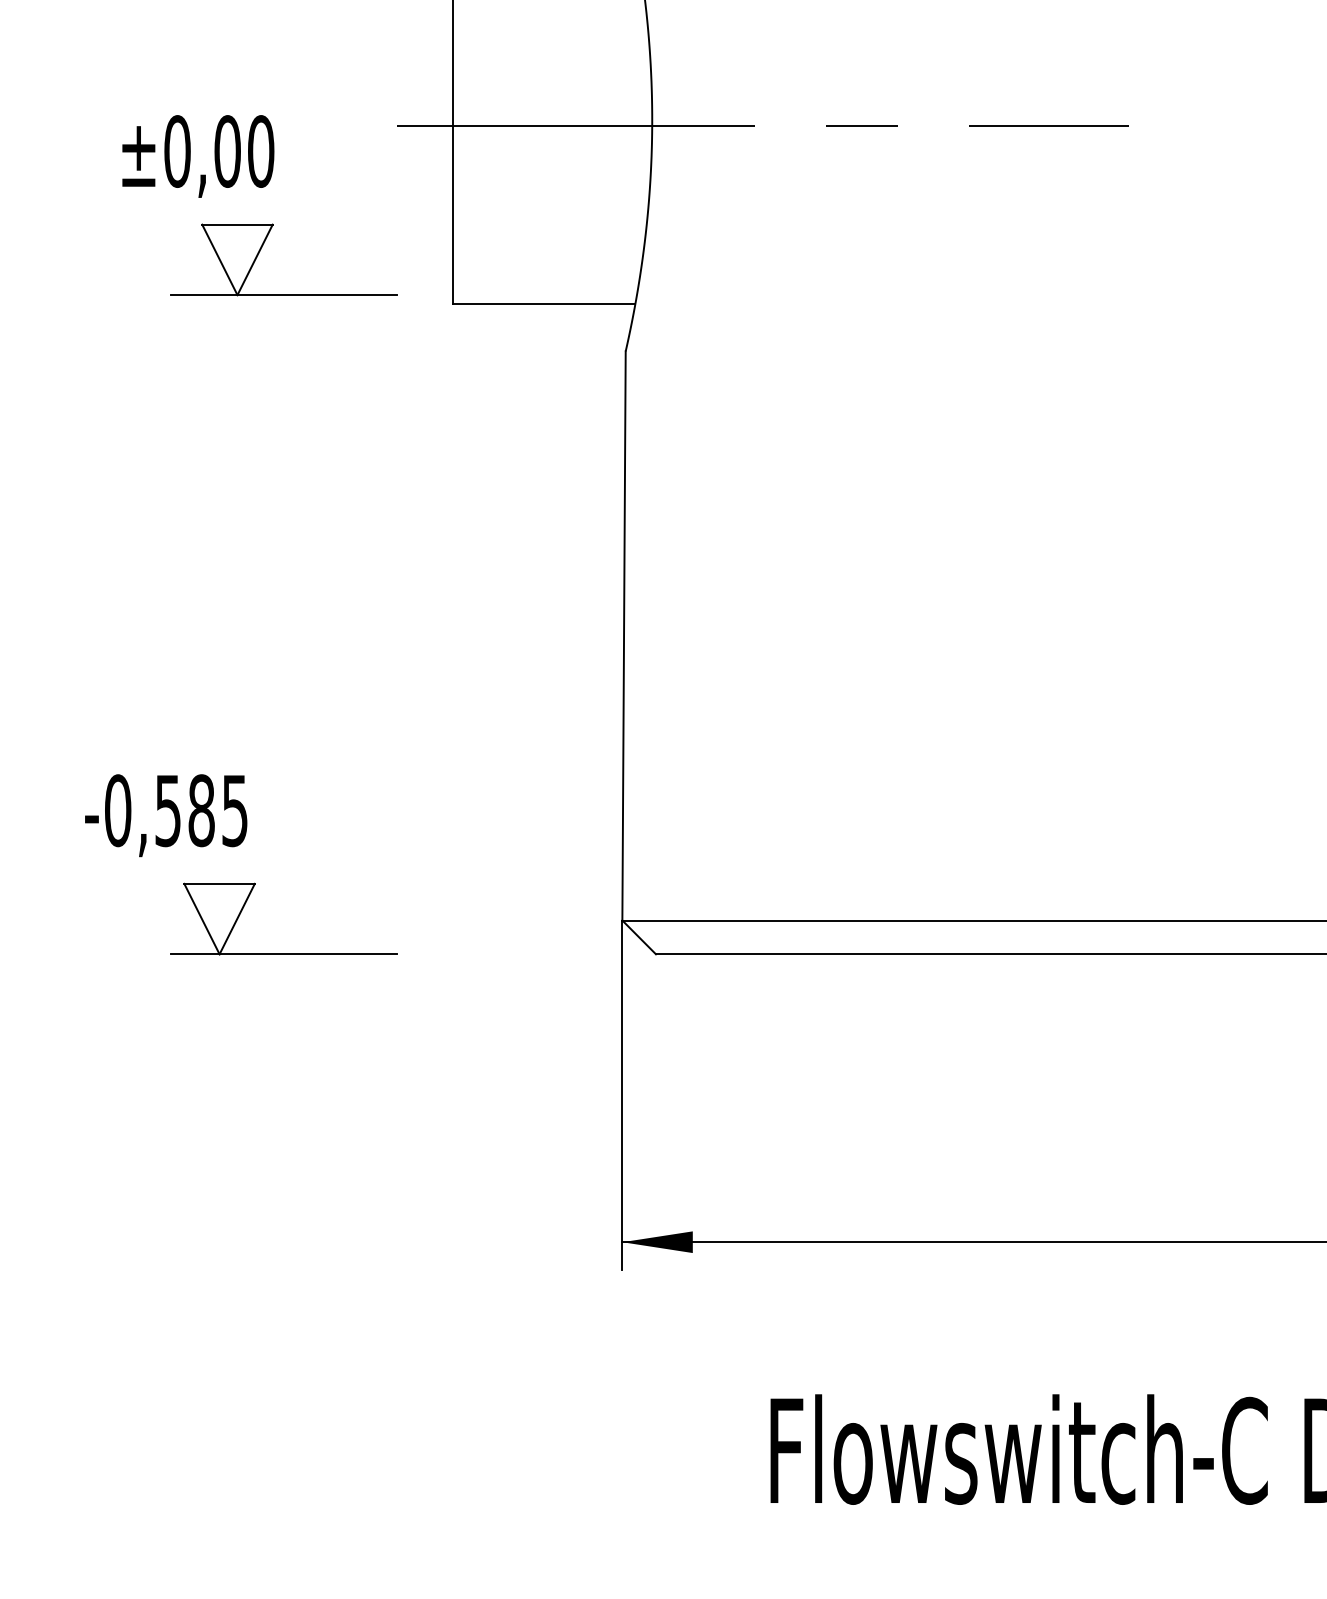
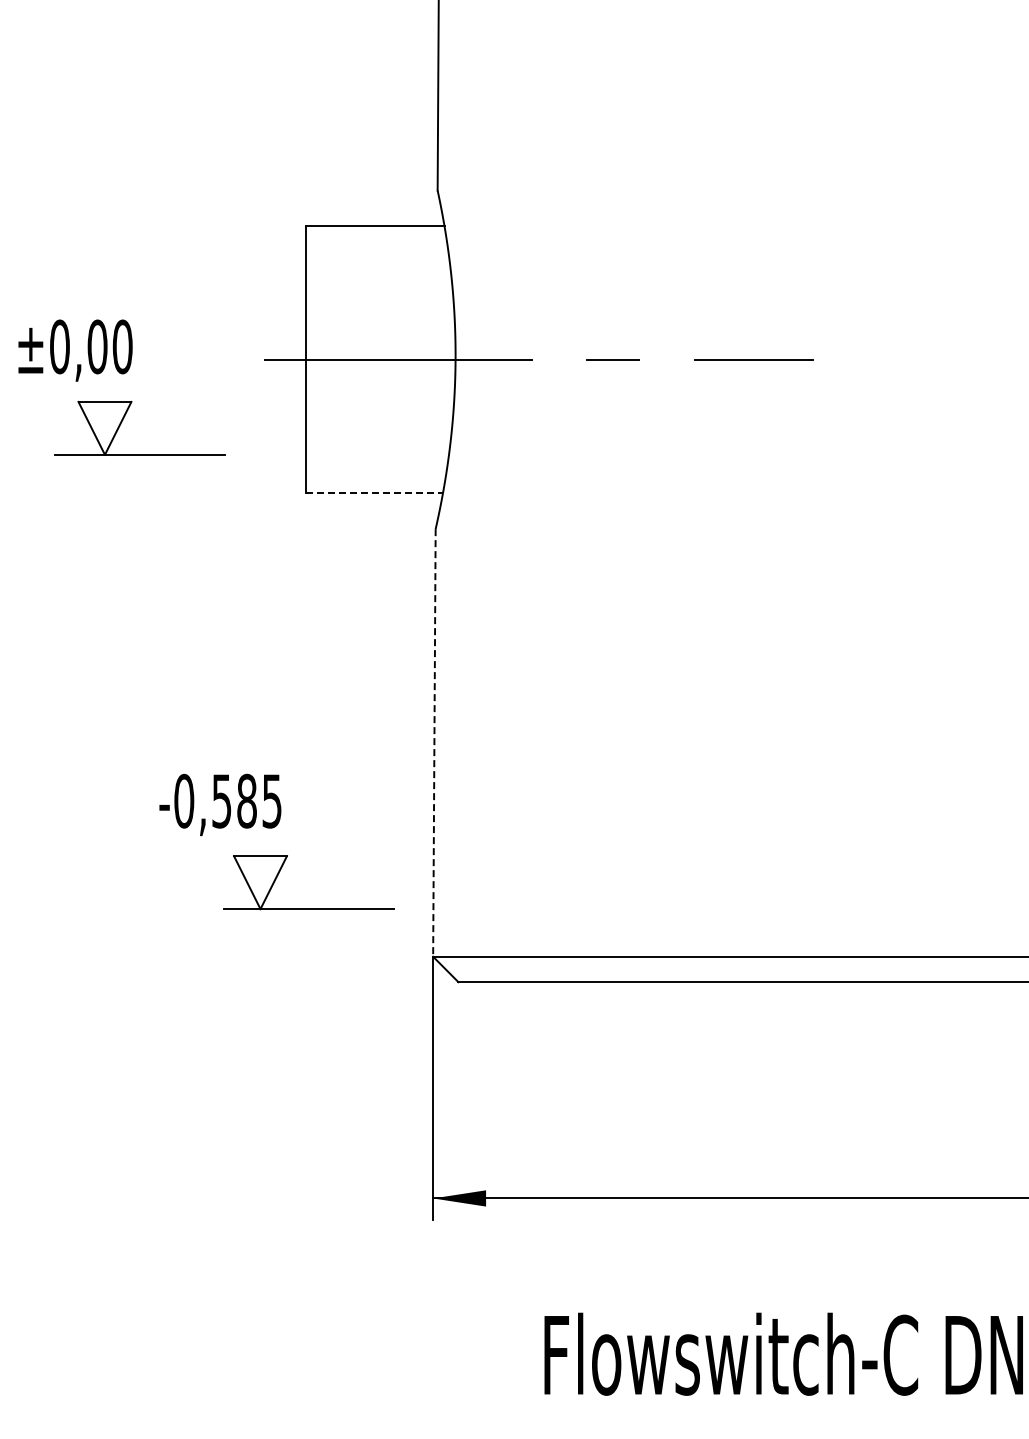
part: (259, 188) -> (121, 374), moved
line: (545, 303) -> (375, 493), solid -> dashed
line: (624, 635) -> (434, 742), solid -> dashed
part: (236, 846) -> (273, 828), moved

